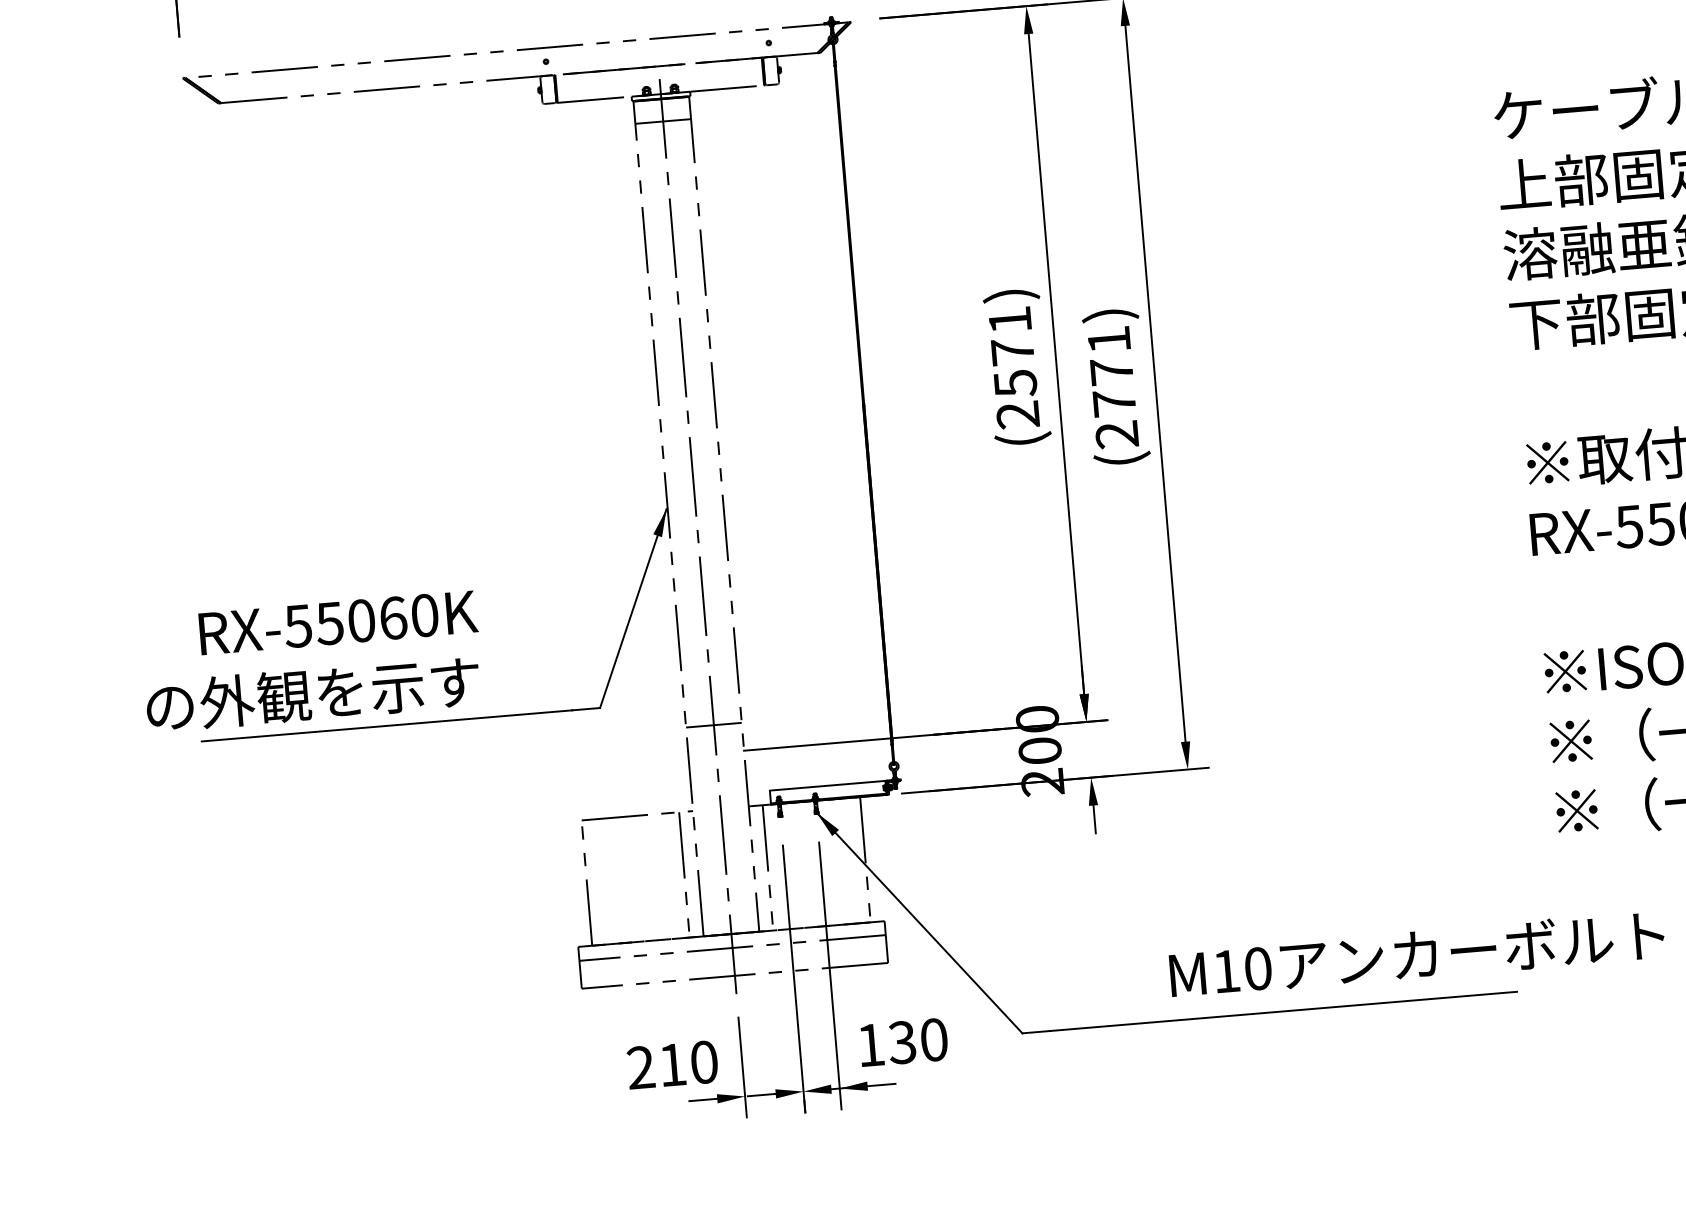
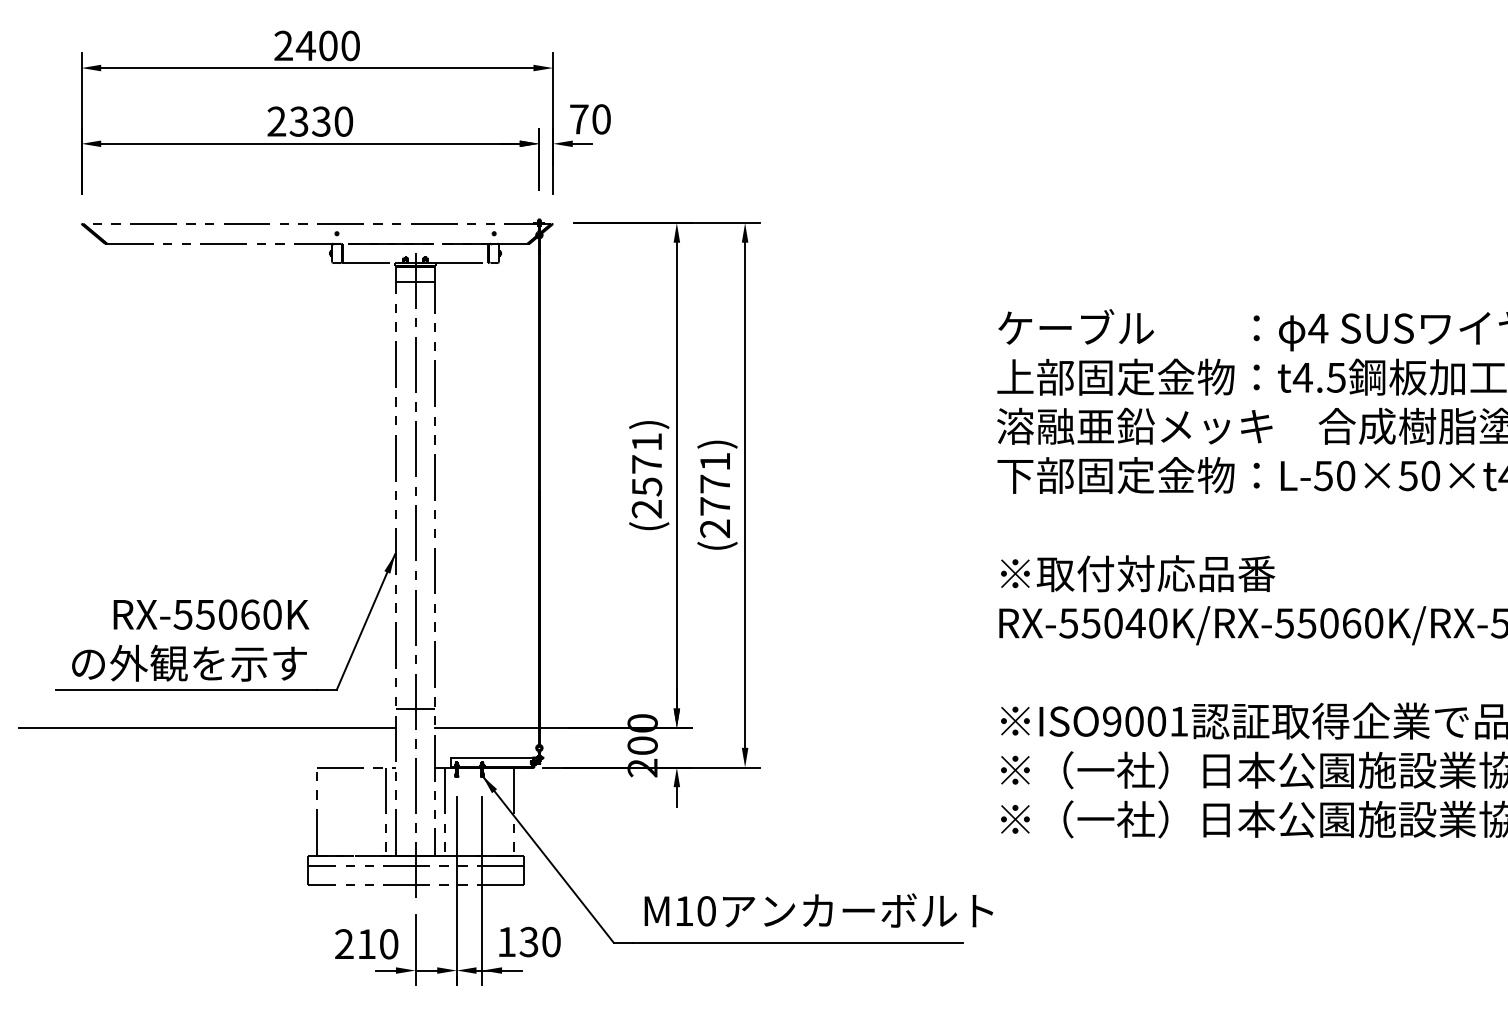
text: (311, 661) -> (190, 640), moved
line: (421, 778) -> (207, 728), added
text: (1416, 954) -> (818, 910), moved

